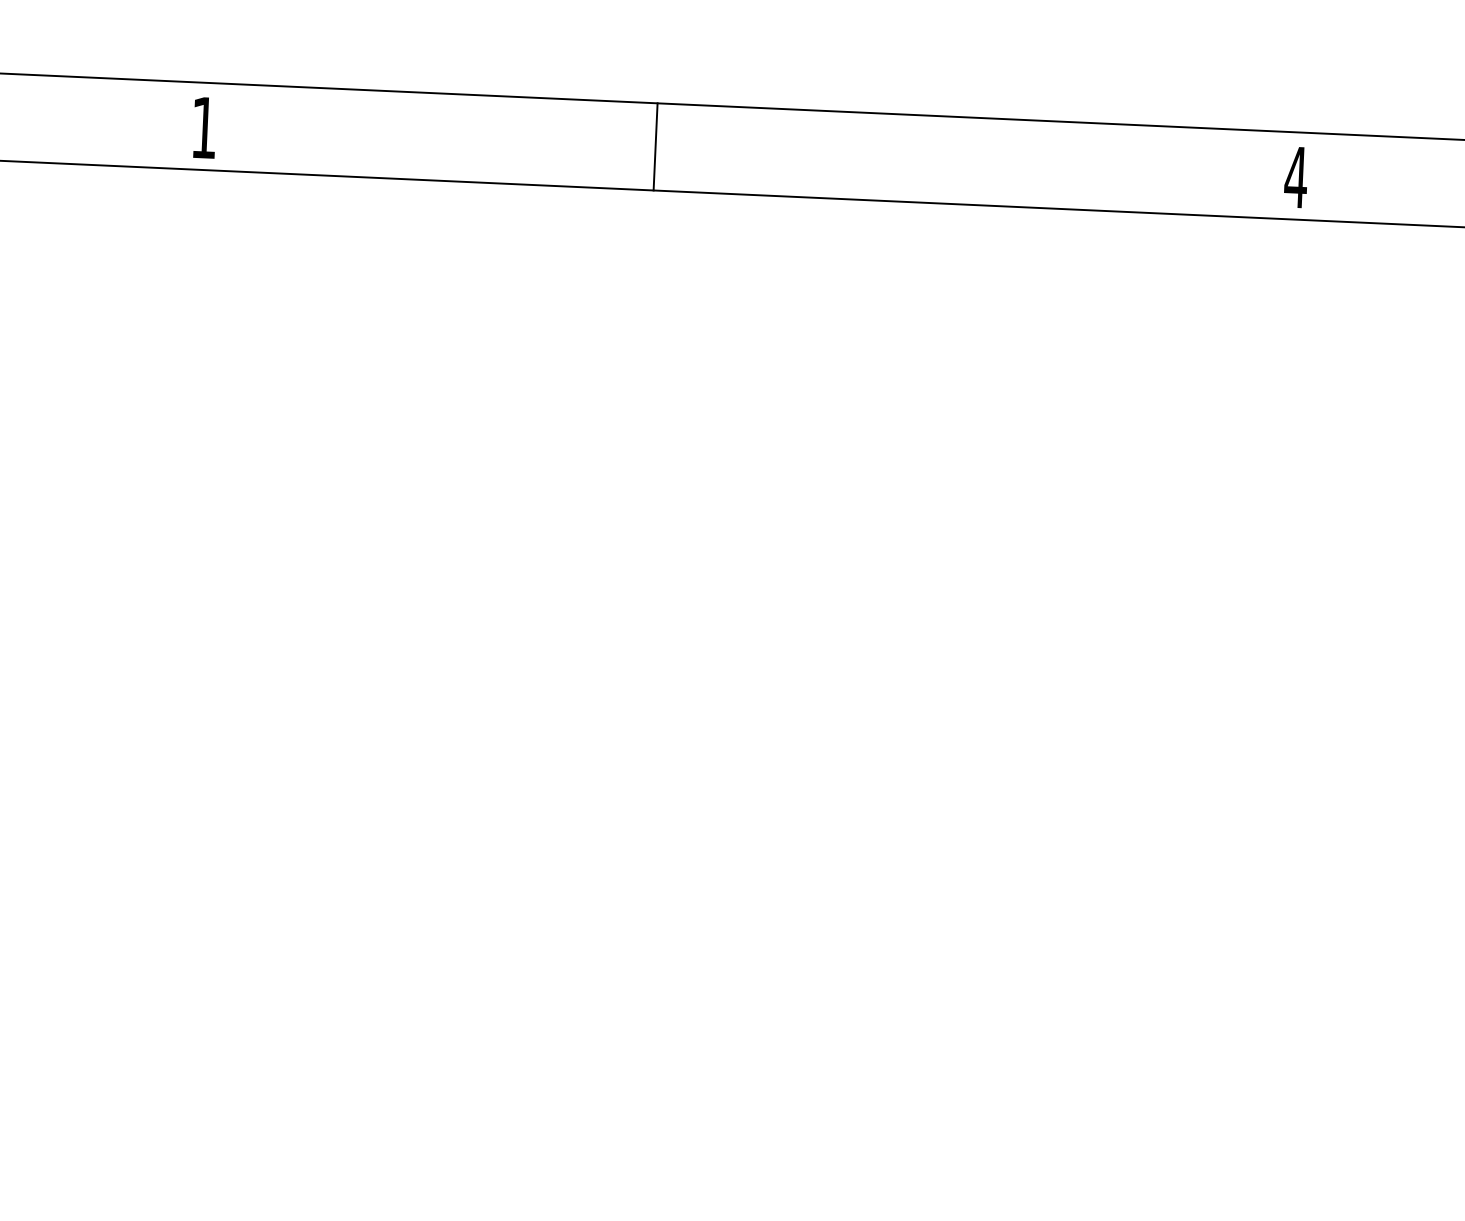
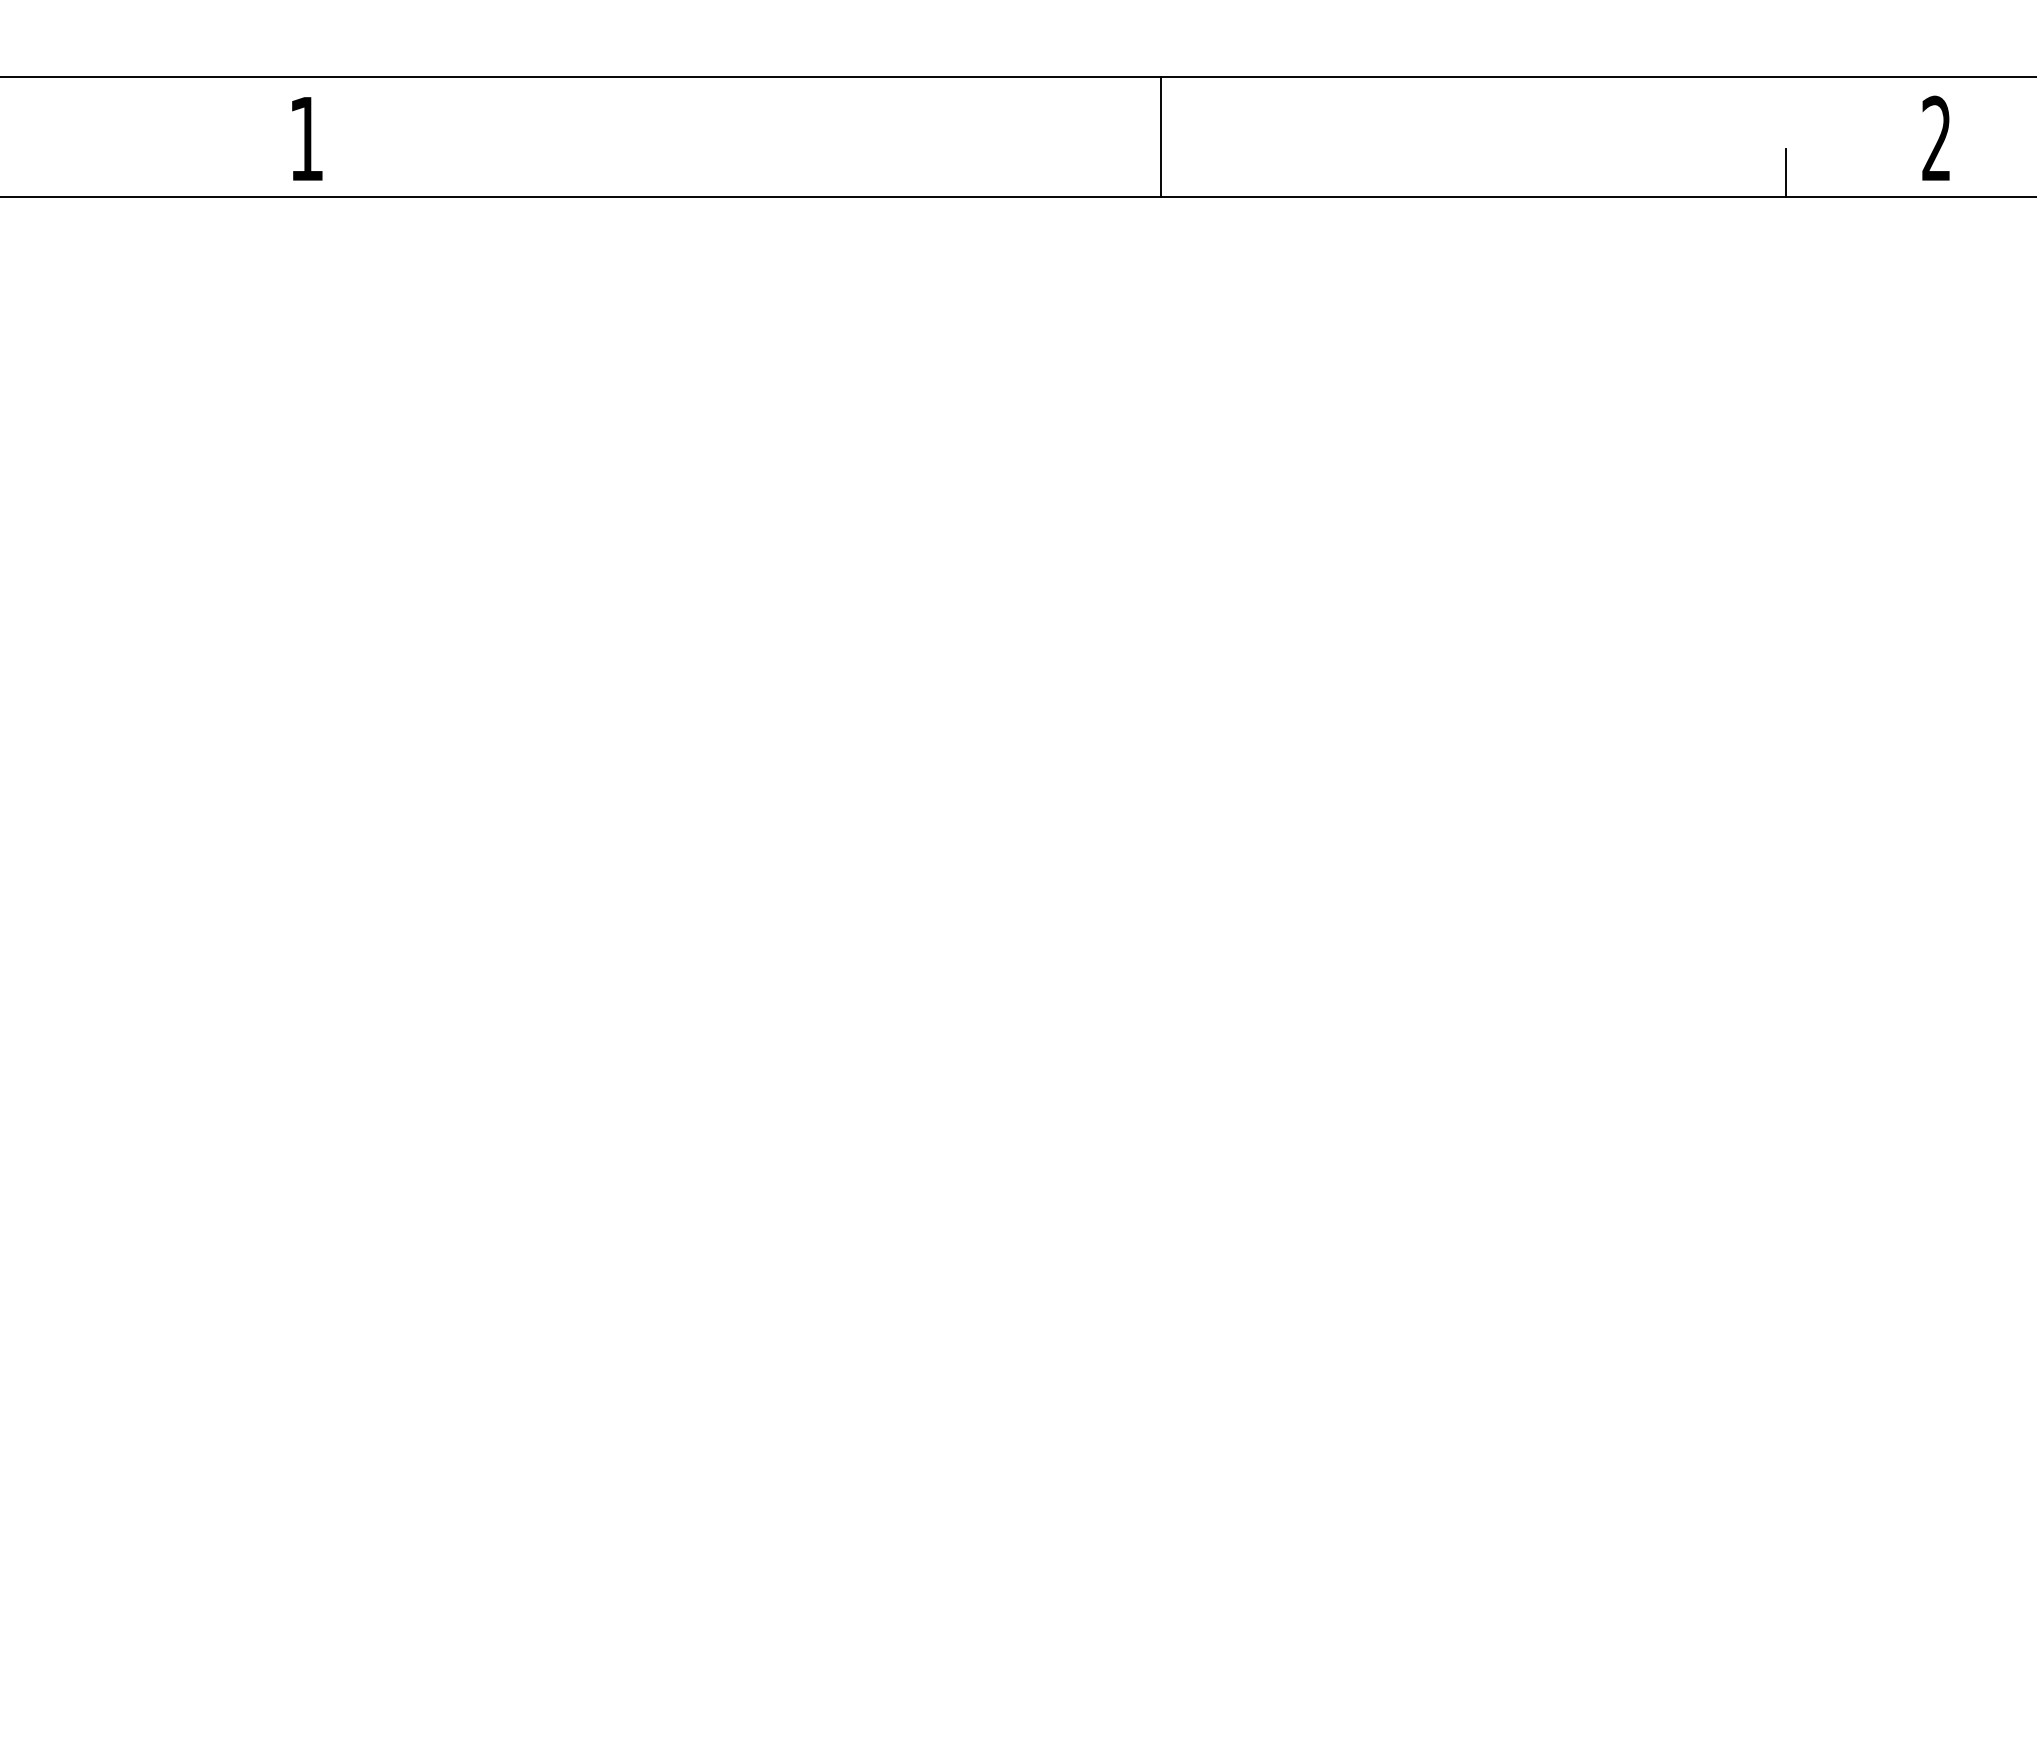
text: (204, 127) -> (307, 138), moved
line: (655, 146) -> (1160, 136), moved
text: (1296, 176) -> (1936, 137), 4 -> 2
line: (1184, 196) -> (1785, 172), added

